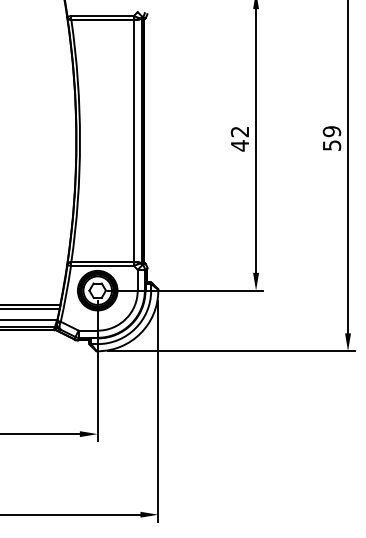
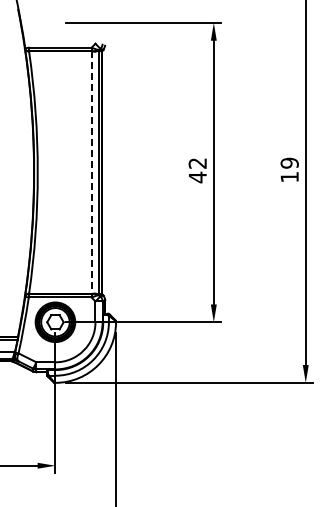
line: (134, 141) -> (92, 173), solid -> dashed
text: (332, 145) -> (290, 177), 59 -> 19

